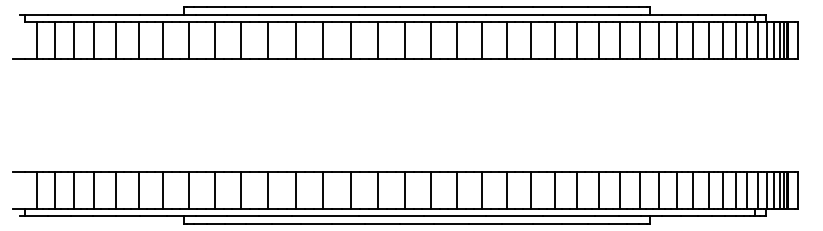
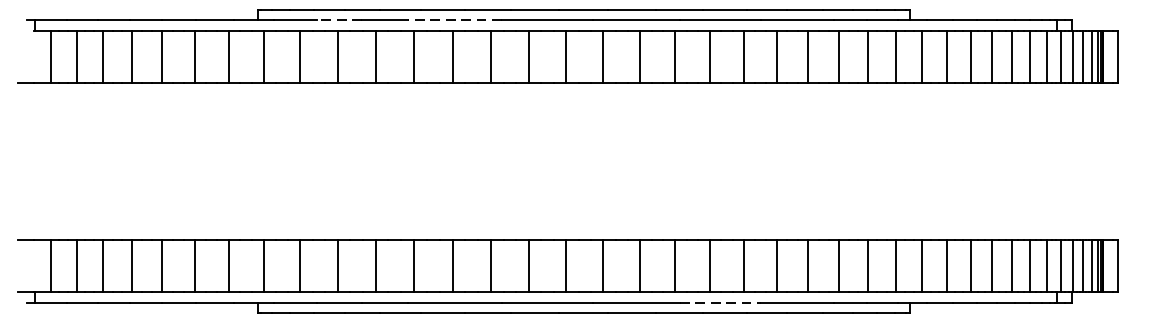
line: (242, 14) -> (339, 20), solid -> dashed
line: (324, 14) -> (454, 20), solid -> dashed
line: (514, 216) -> (720, 302), solid -> dashed

